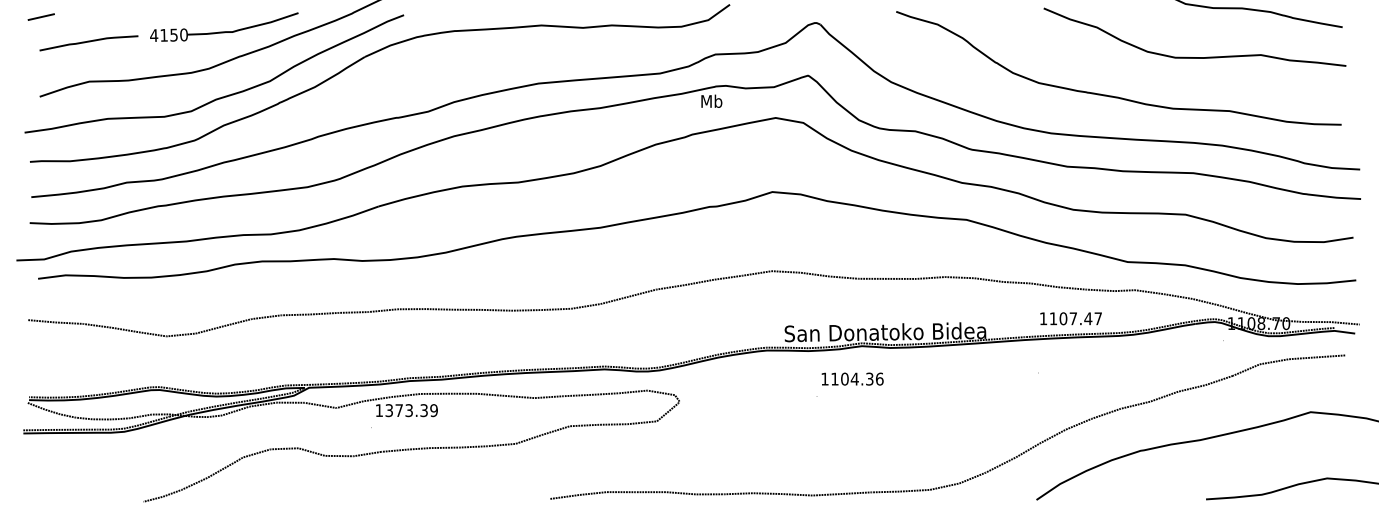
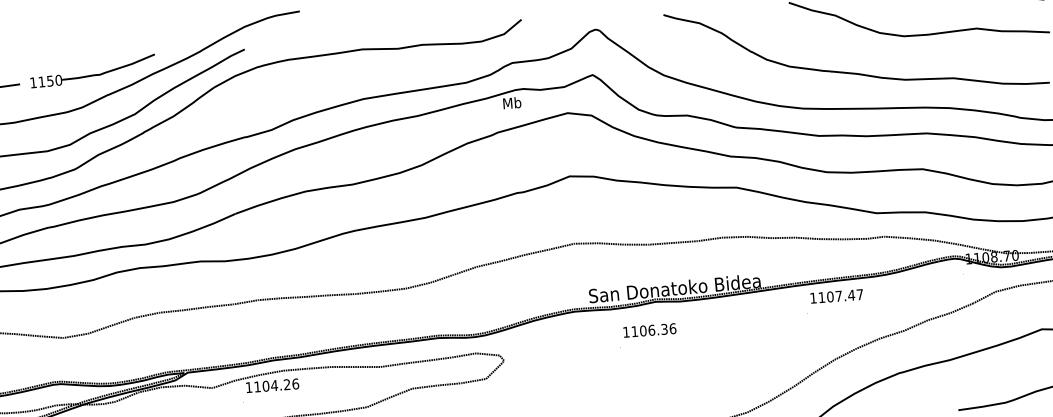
text: (154, 35) -> (33, 82), 4150 -> 1150
text: (1070, 318) -> (836, 296), moved
text: (854, 378) -> (651, 329), 1104.36 -> 1106.36
text: (411, 410) -> (276, 385), 1373.39 -> 1104.26

